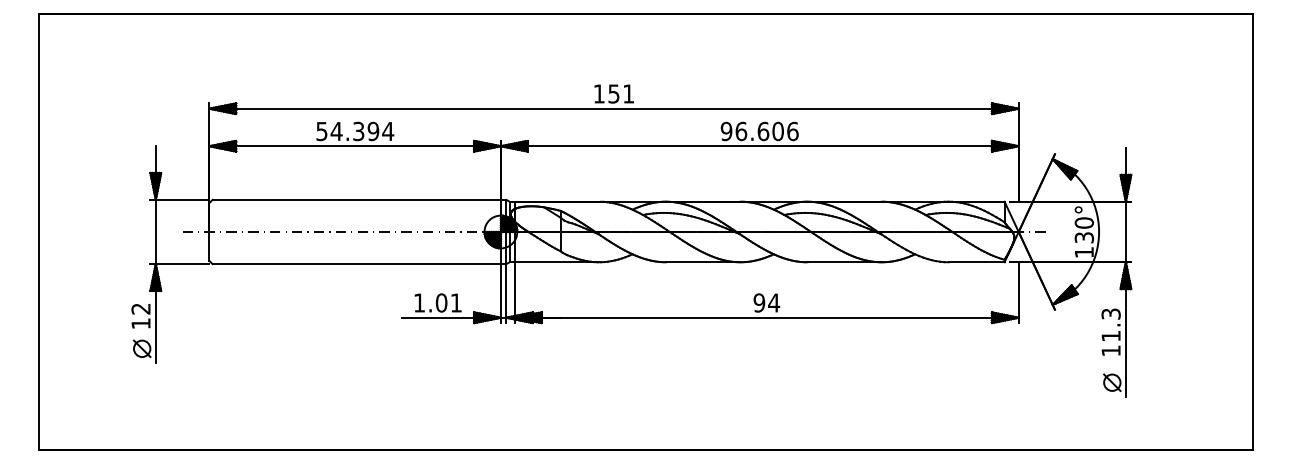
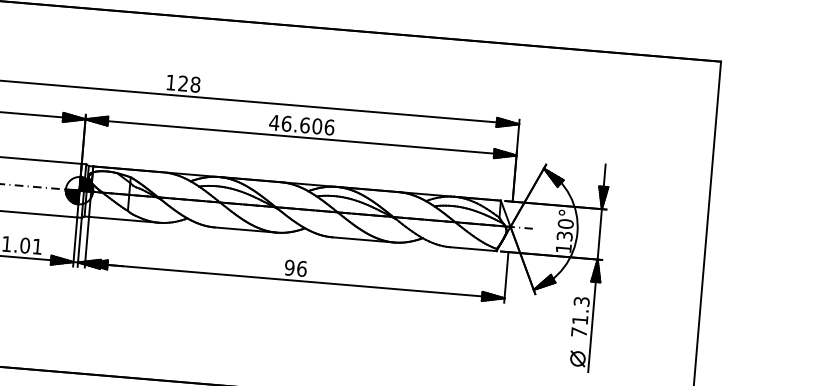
text: (621, 93) -> (189, 83), 151 -> 128
text: (726, 131) -> (274, 122), 96.606 -> 46.606
text: (774, 302) -> (302, 268), 94 -> 96
text: (1110, 350) -> (578, 331), 11.3 -> 71.3

